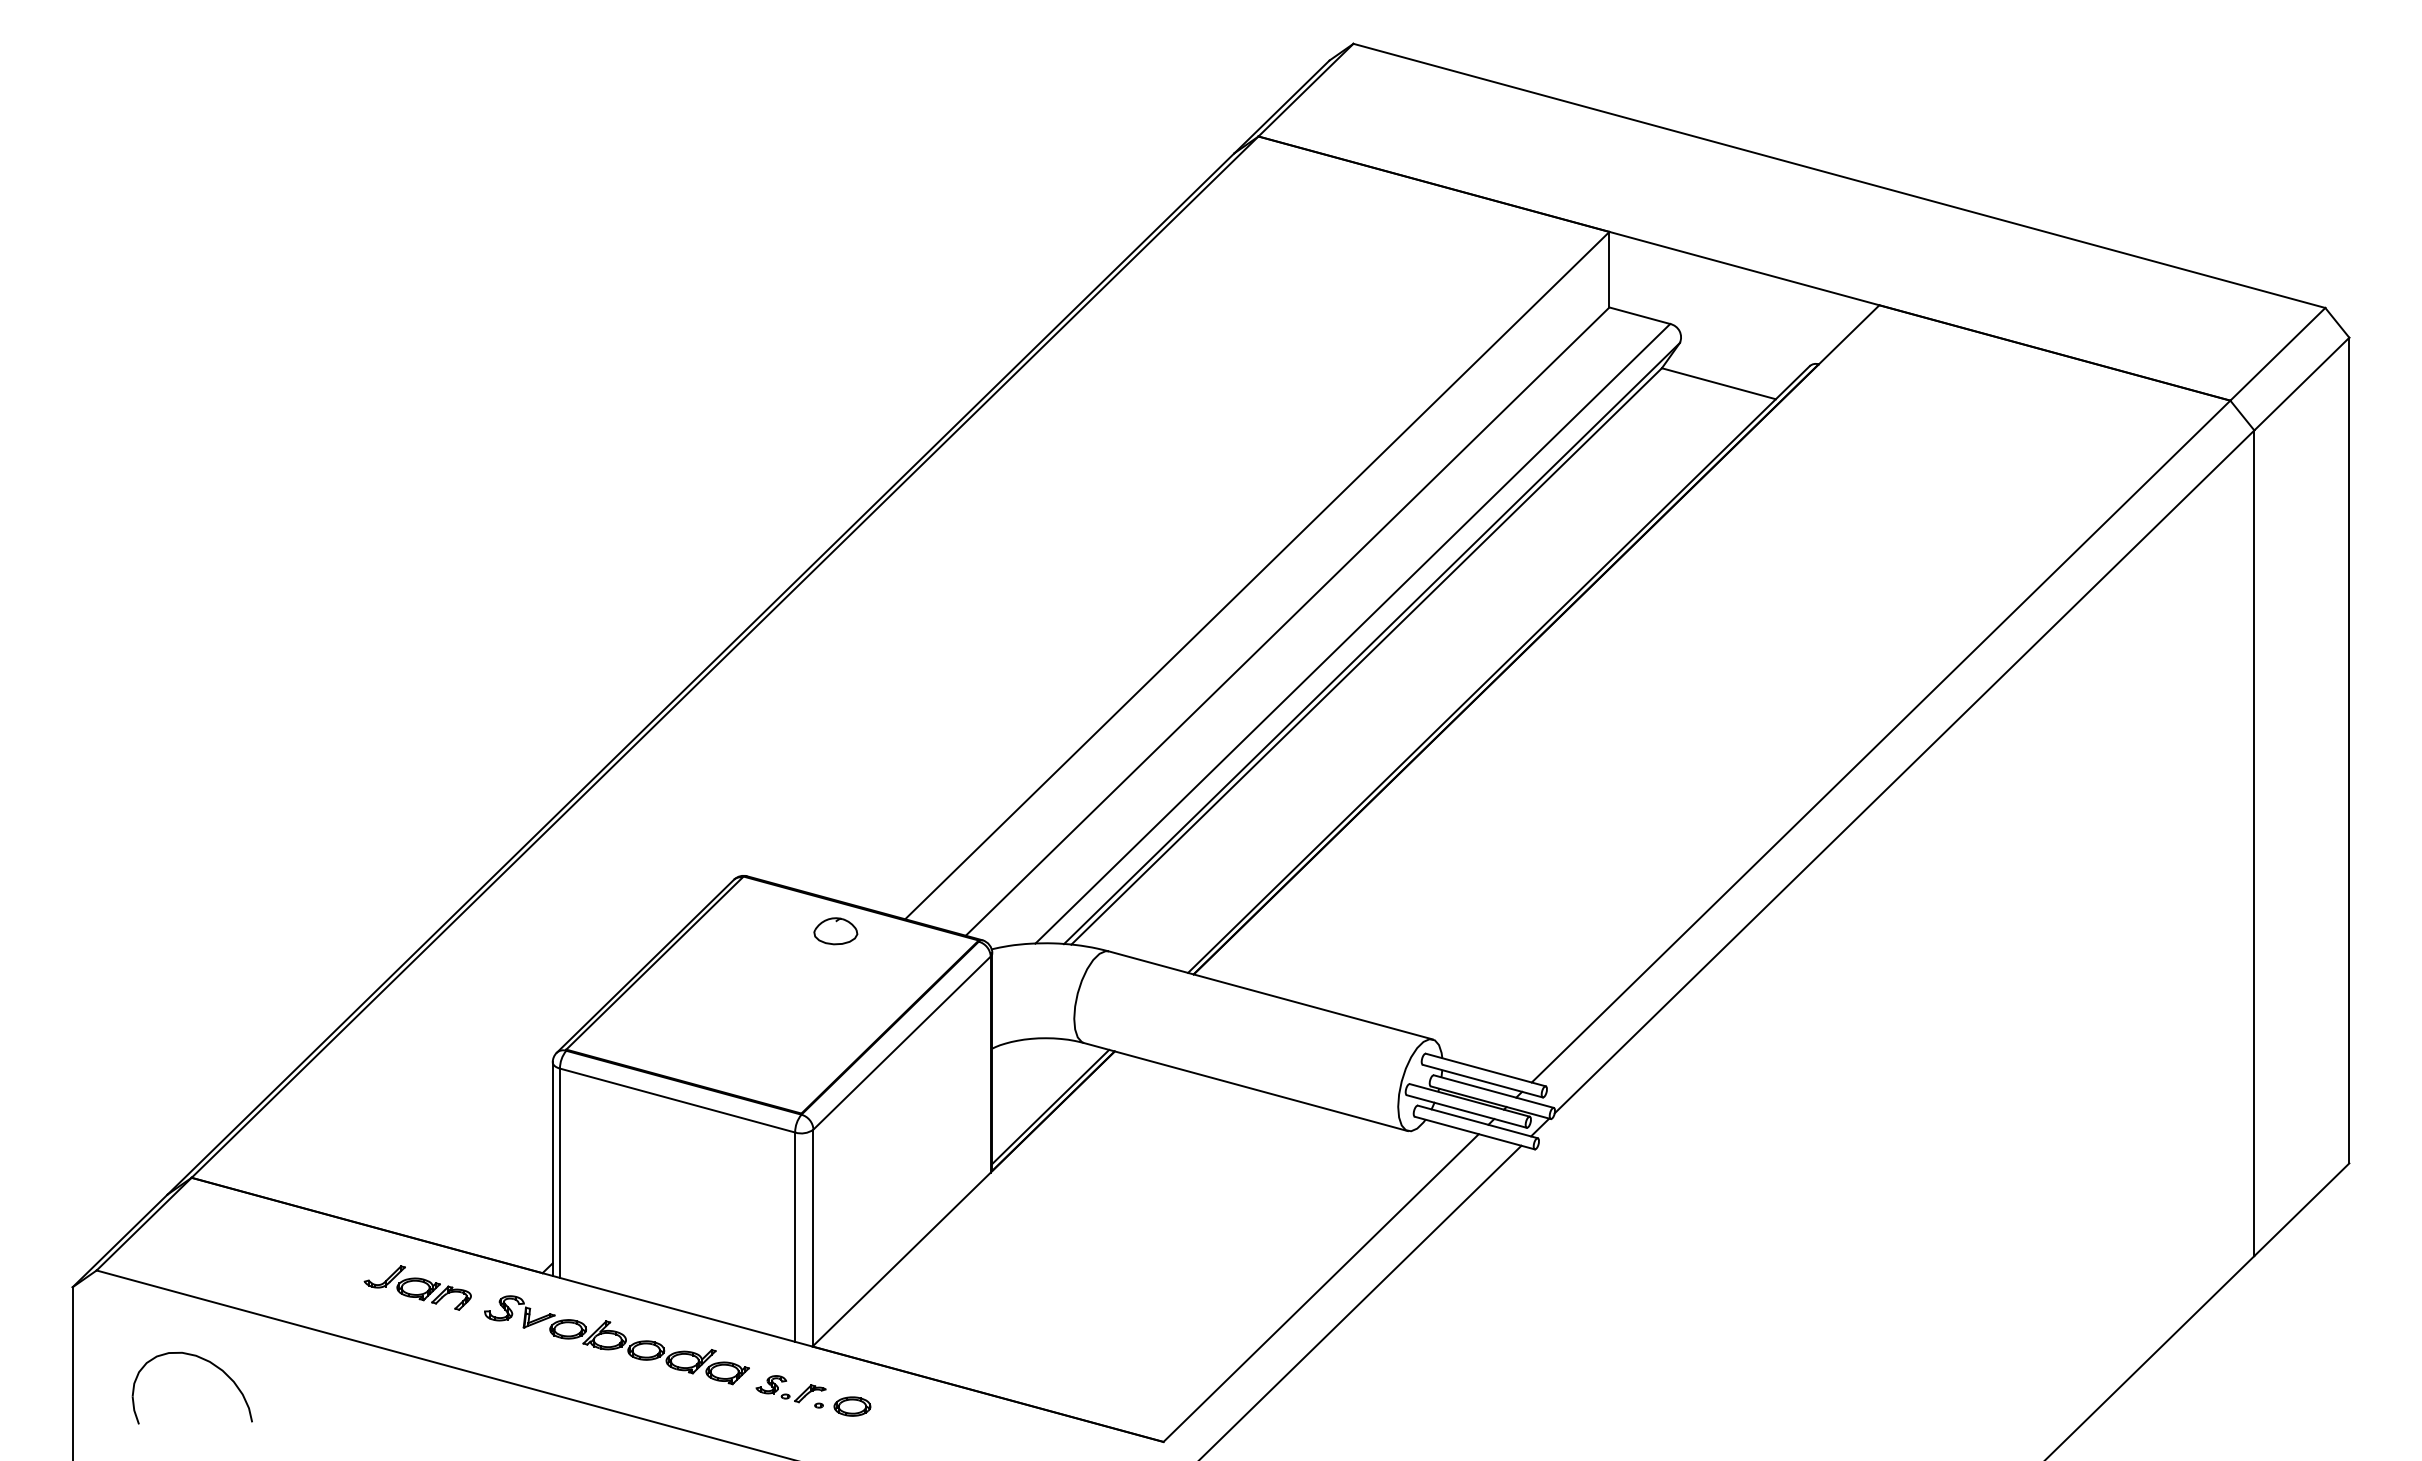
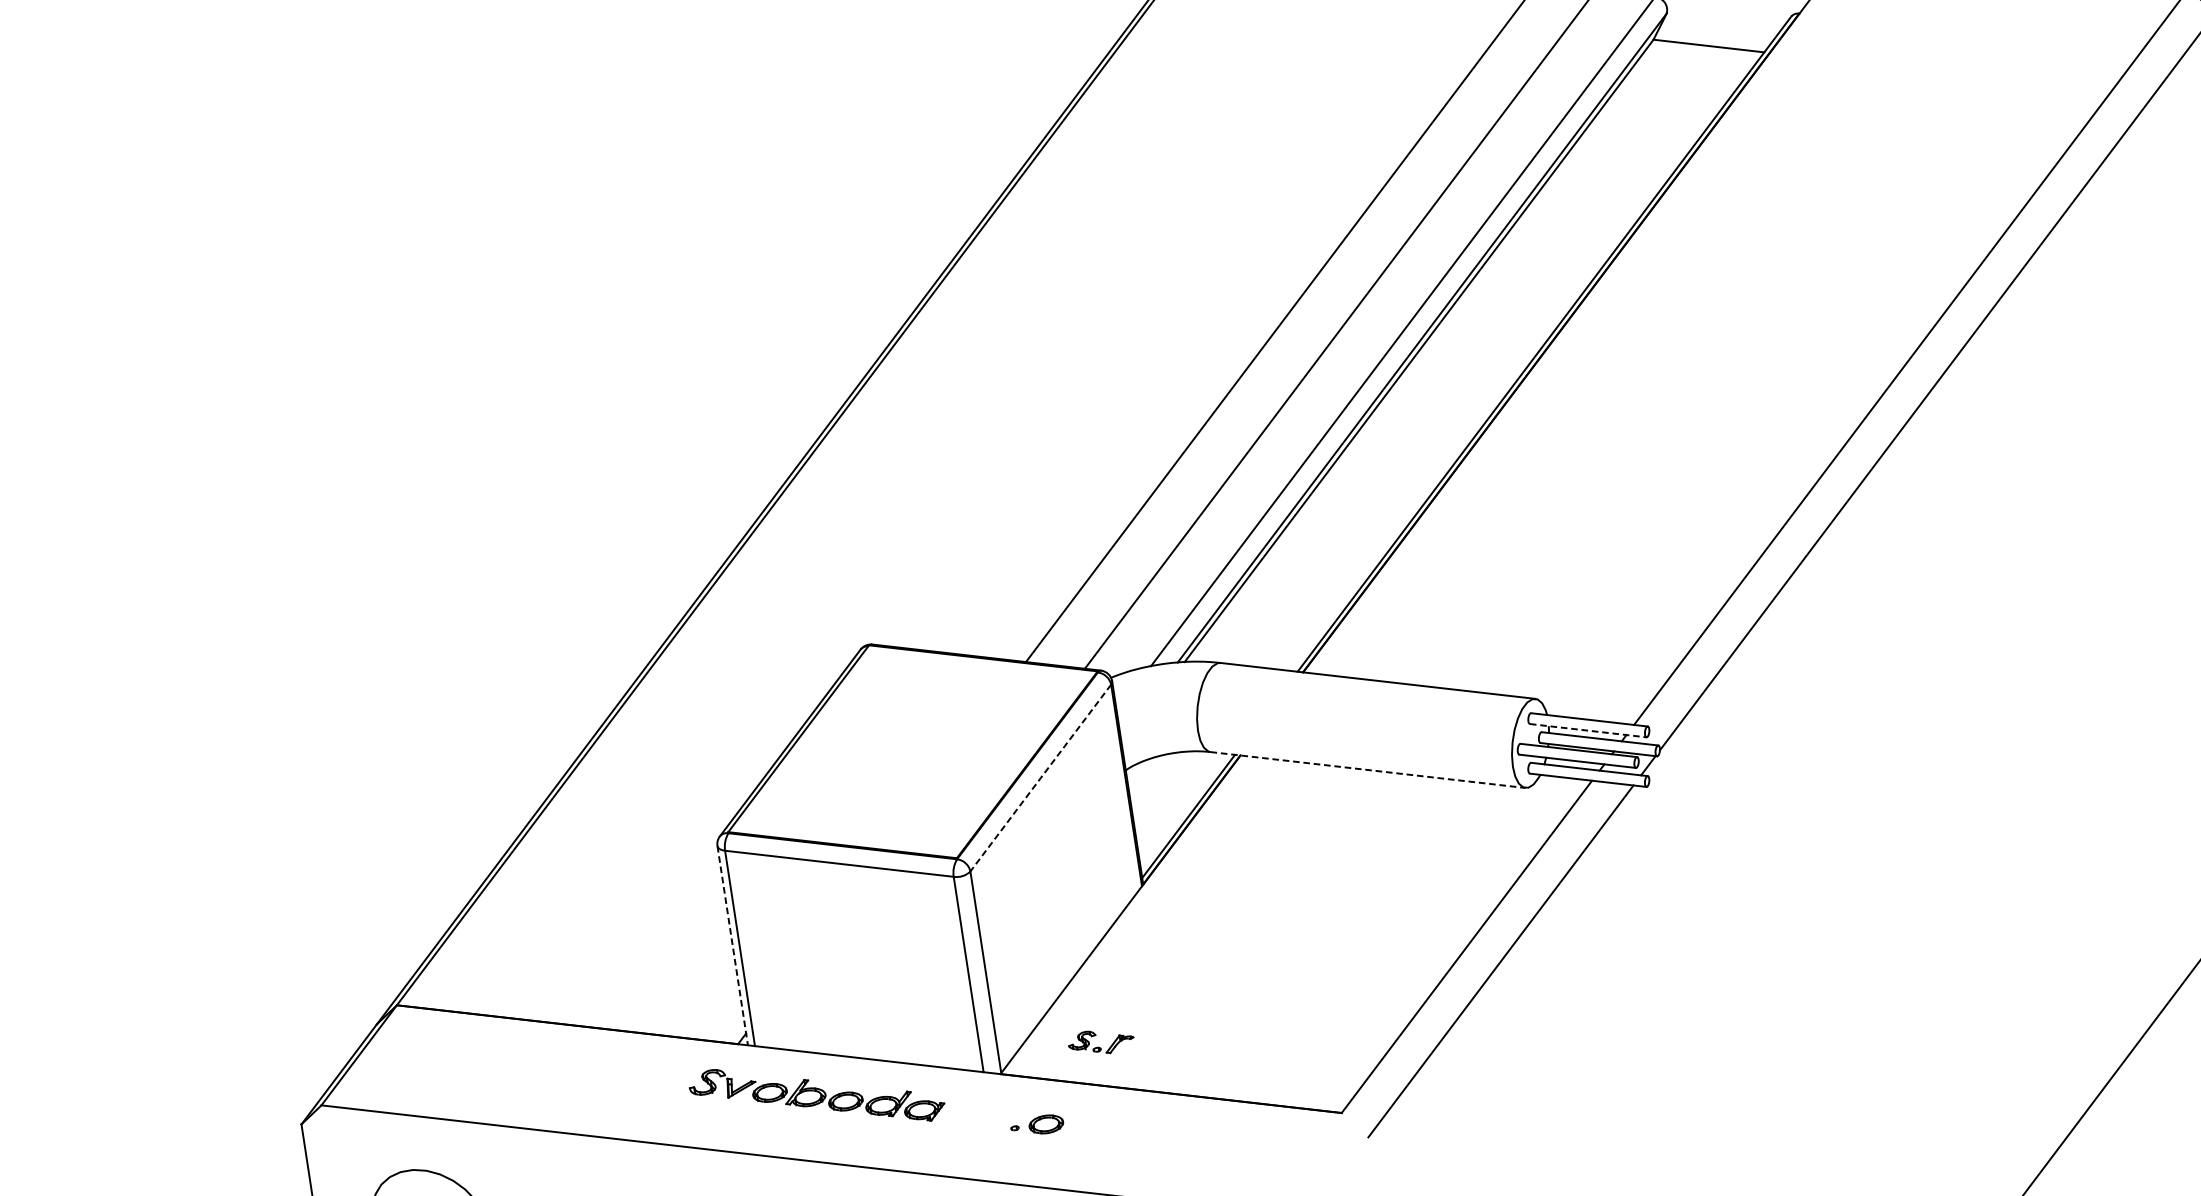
part: (835, 931) -> (962, 683), removed
line: (902, 1043) -> (1041, 778), solid -> dashed
line: (1483, 1081) -> (1588, 730), solid -> dashed
line: (1245, 1087) -> (1367, 770), solid -> dashed
line: (552, 1169) -> (732, 946), solid -> dashed
part: (417, 1287) -> (623, 1075), removed
part: (790, 1389) -> (1100, 1042), moved

